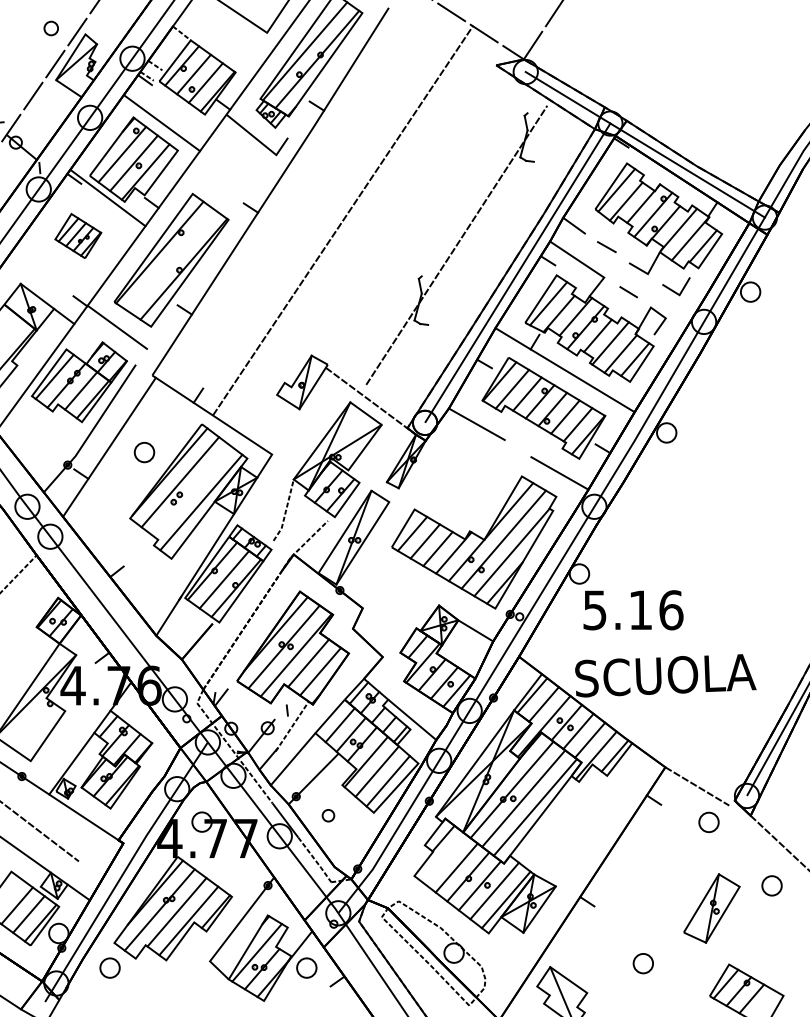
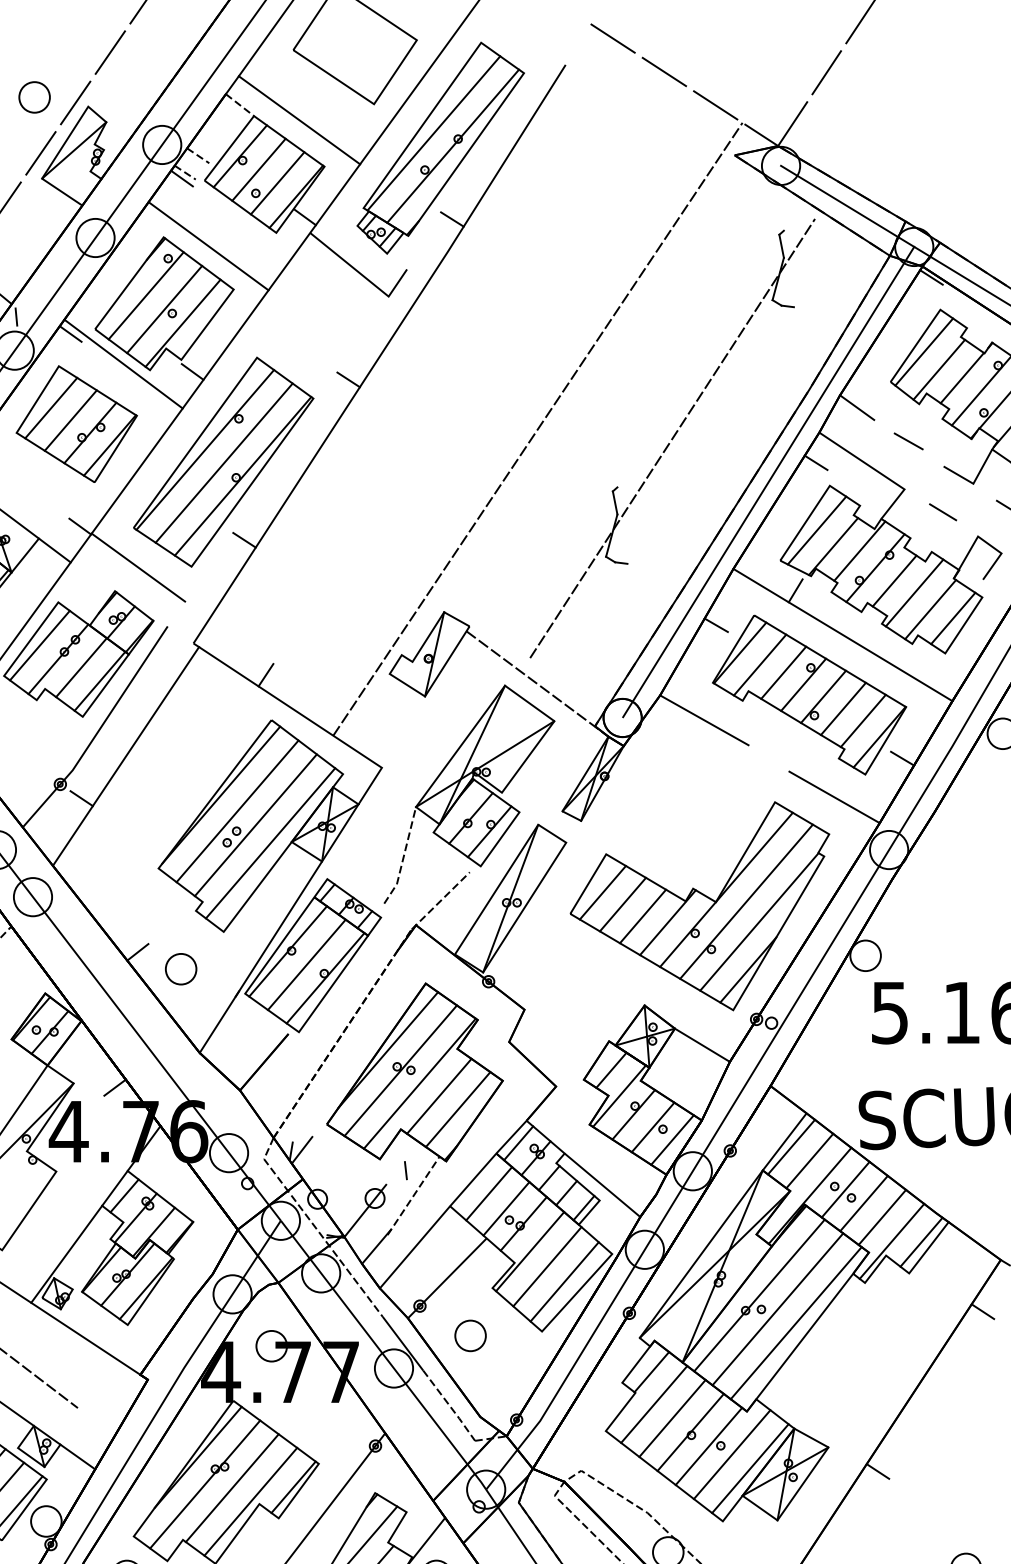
part: (50, 28) -> (33, 97), size x1.43
line: (219, 43) -> (299, 120), added
line: (343, 220) -> (538, 429), moved
part: (78, 235) -> (77, 423), size x1.67
line: (171, 260) -> (223, 462), added
part: (144, 452) -> (181, 969), moved
line: (191, 491) -> (255, 825), added
part: (328, 815) -> (470, 1335), size x1.67
line: (445, 858) -> (654, 1403), added

